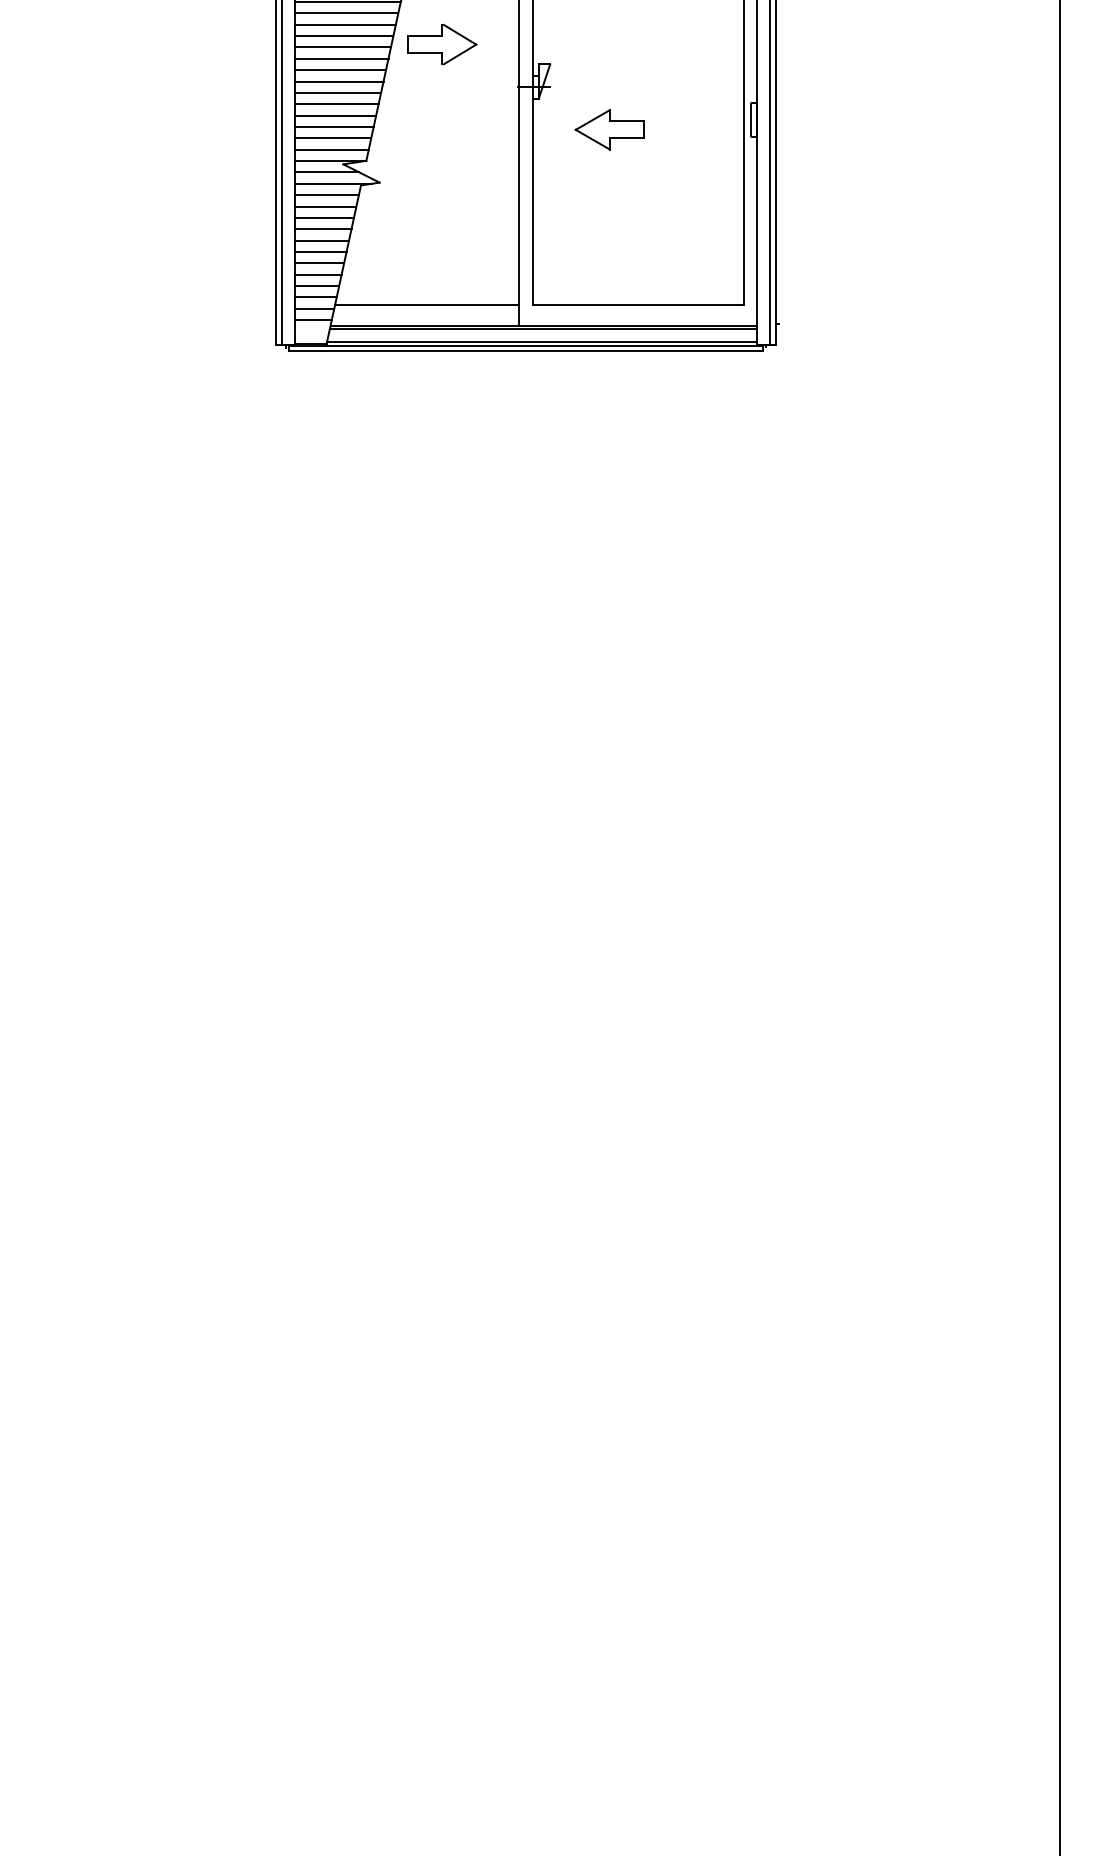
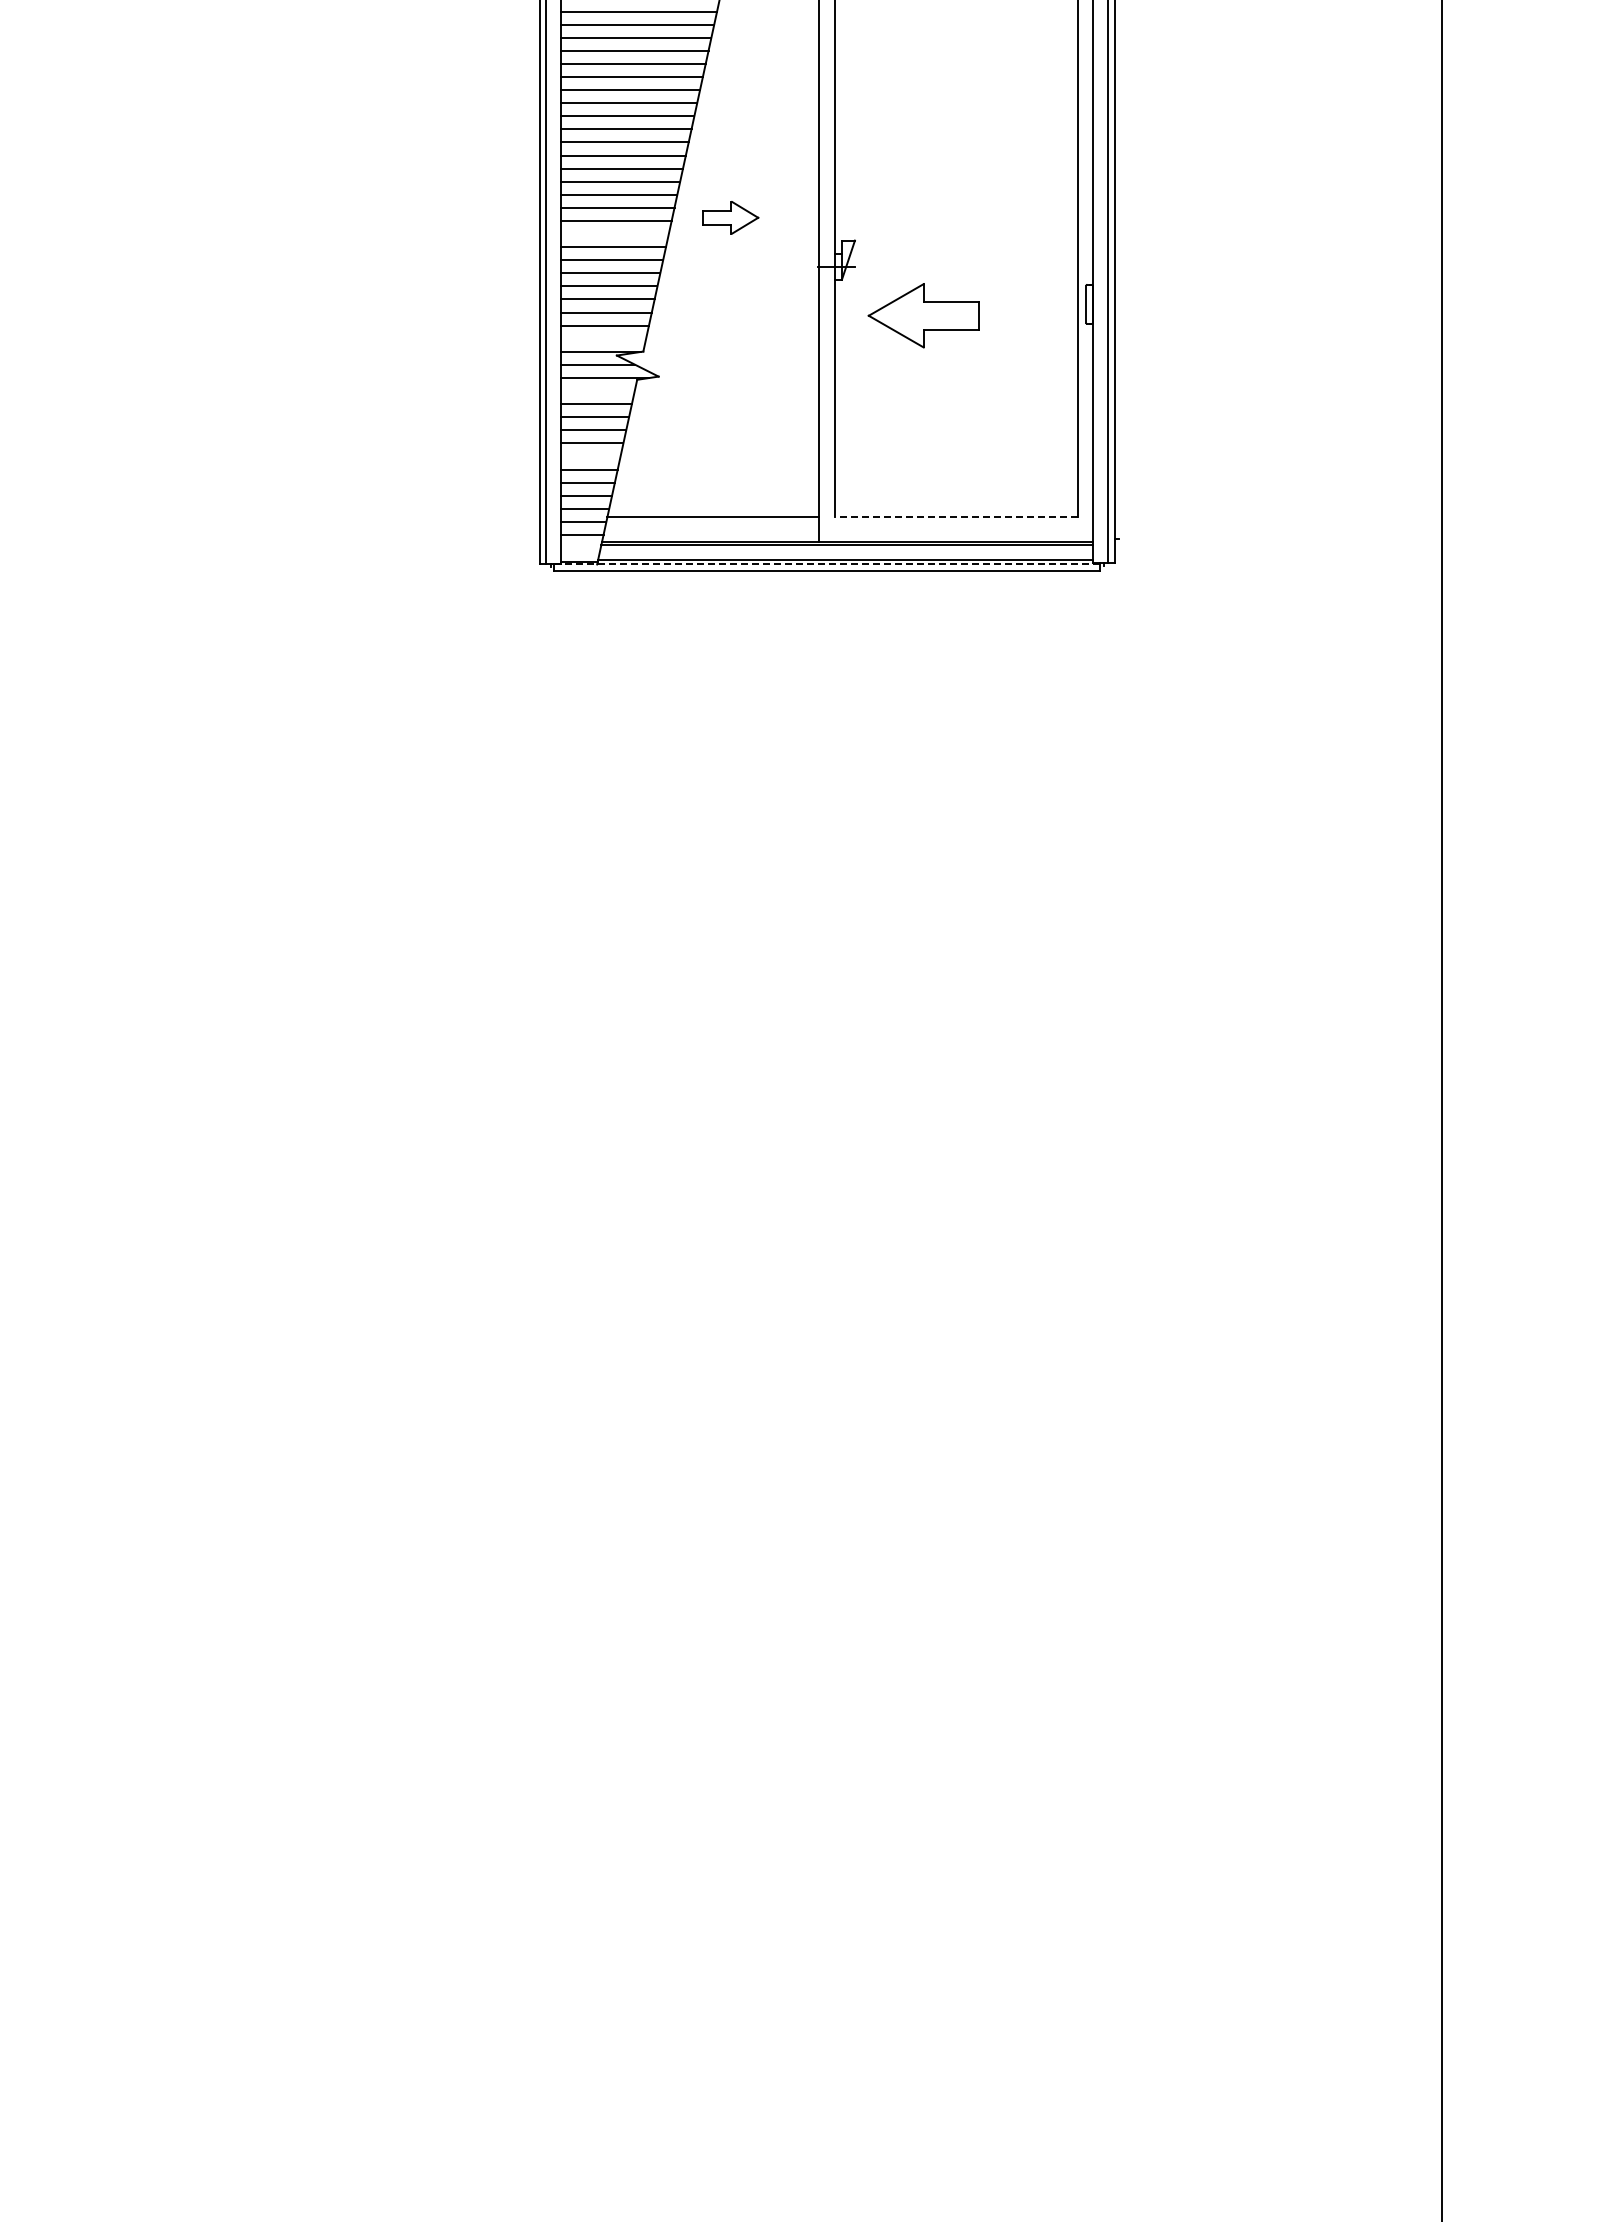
part: (442, 44) -> (730, 217), size x0.7
line: (341, 59) -> (614, 234), removed
part: (609, 129) -> (923, 315), size x1.4
line: (331, 149) -> (603, 338), removed
line: (326, 195) -> (597, 391), removed
line: (320, 252) -> (590, 456), removed
line: (638, 305) -> (956, 517), solid -> dashed
line: (525, 345) -> (826, 564), solid -> dashed

